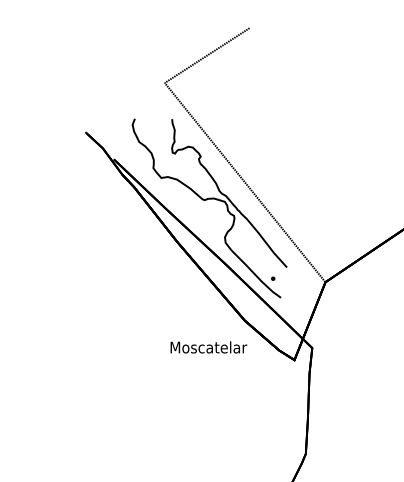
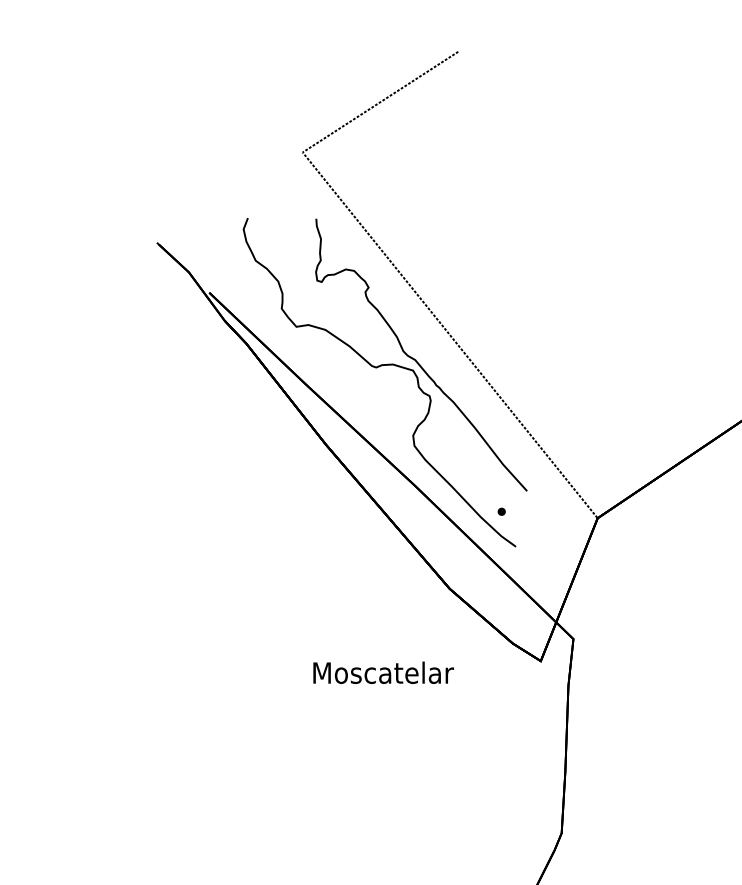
text: (208, 347) -> (382, 672), moved

